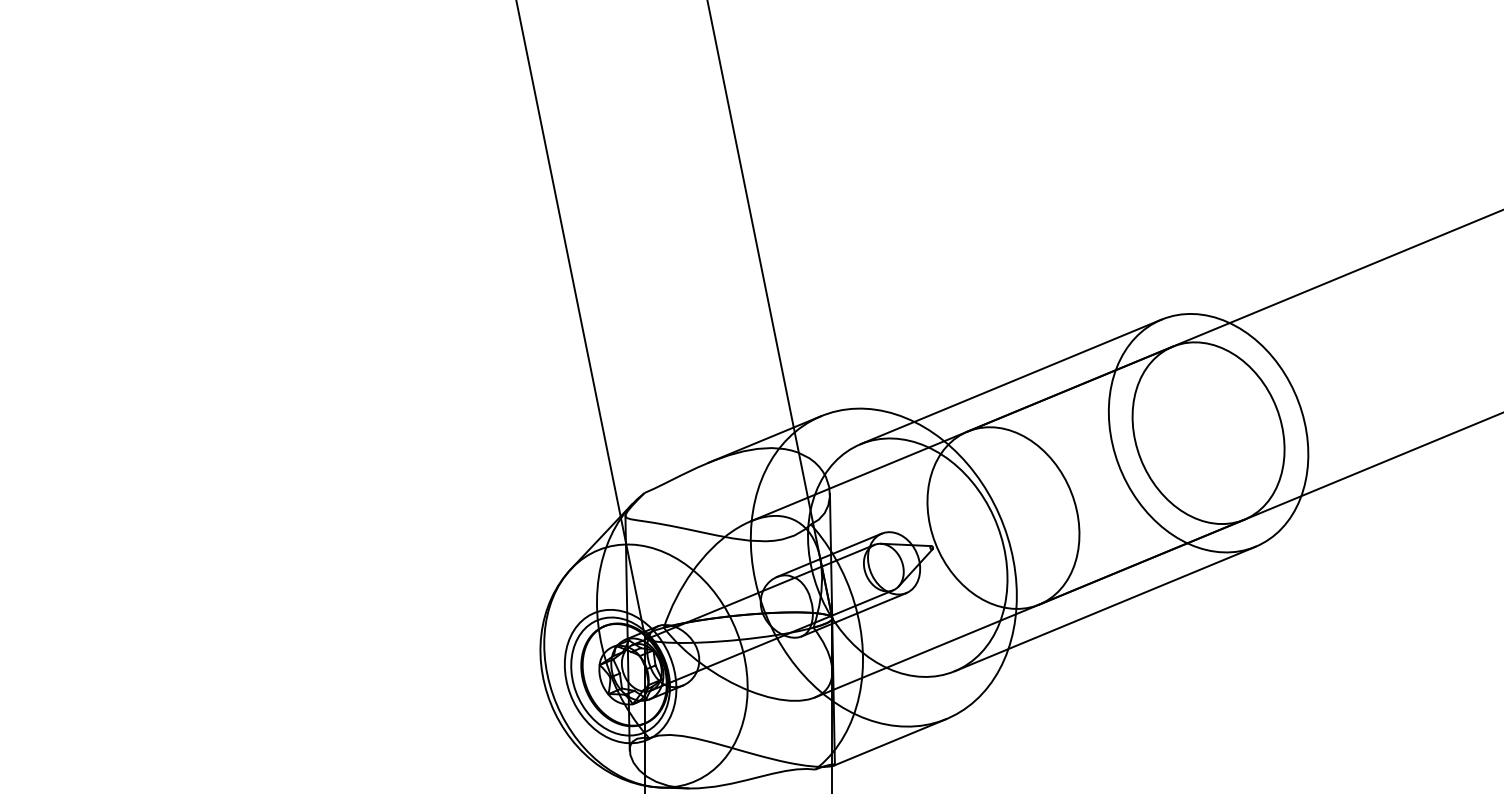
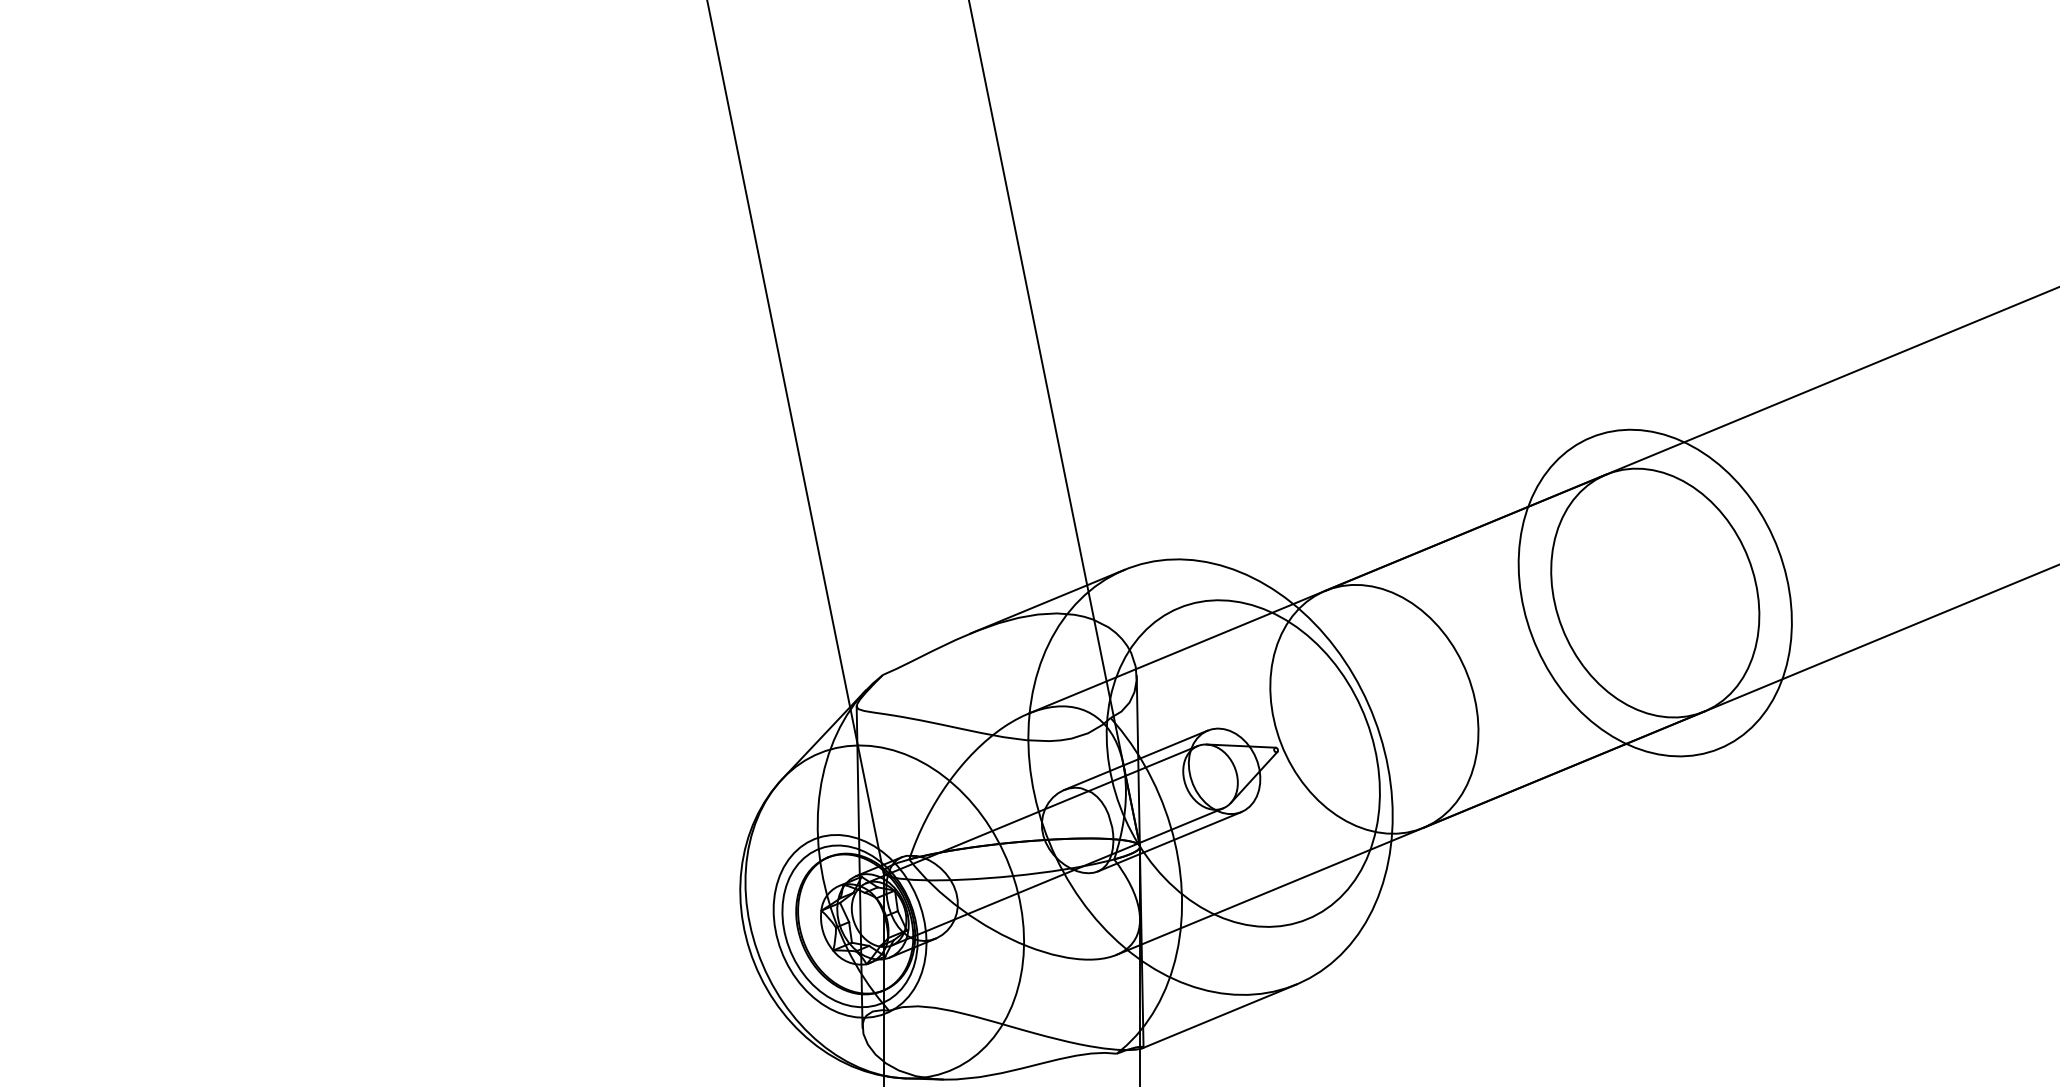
line: (1010, 381) -> (1384, 522), removed
line: (1104, 608) -> (1512, 833), removed

